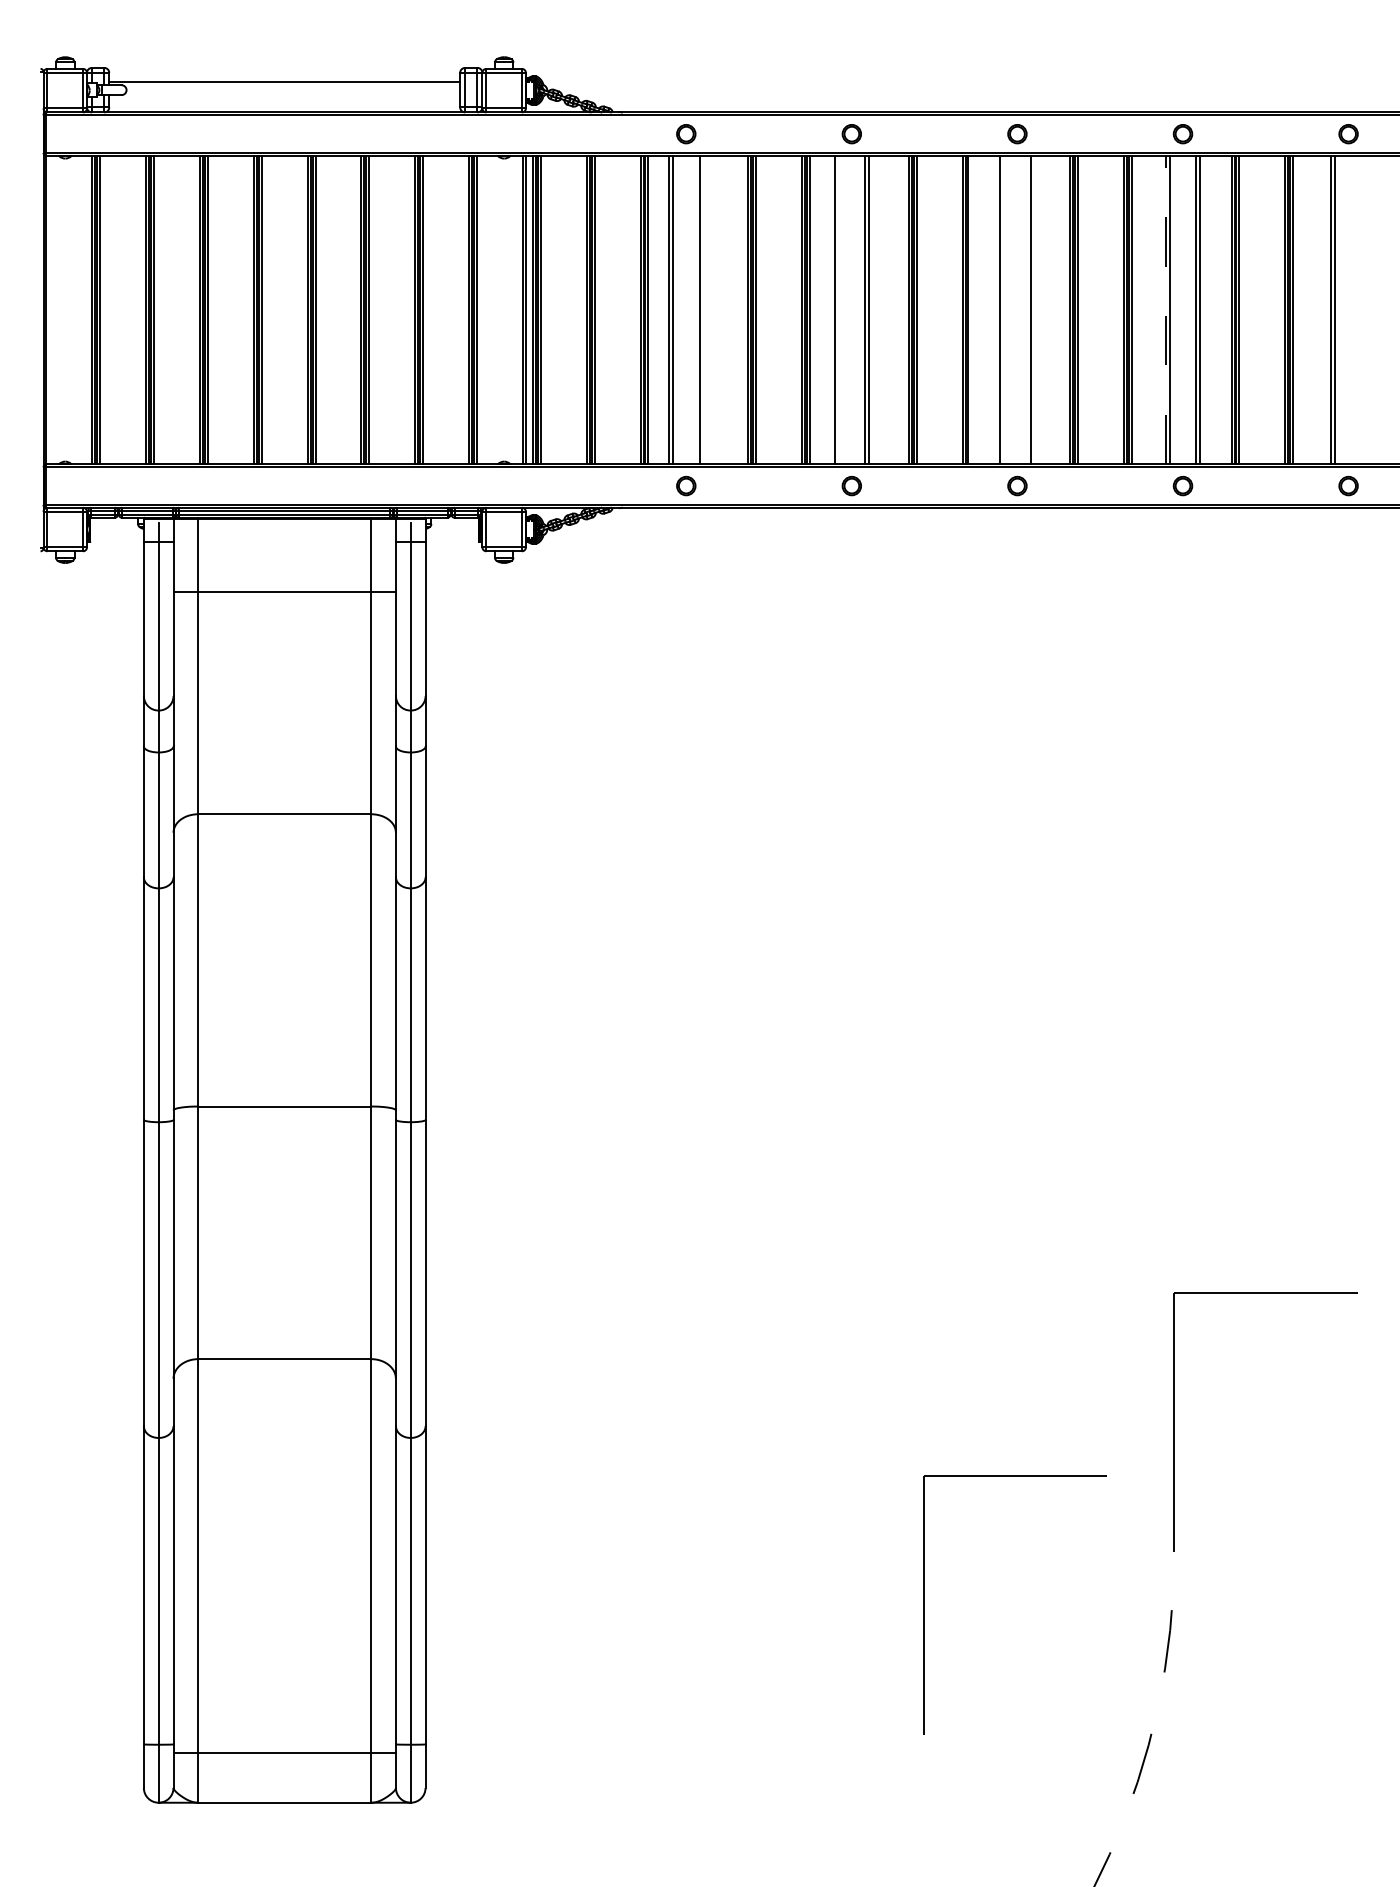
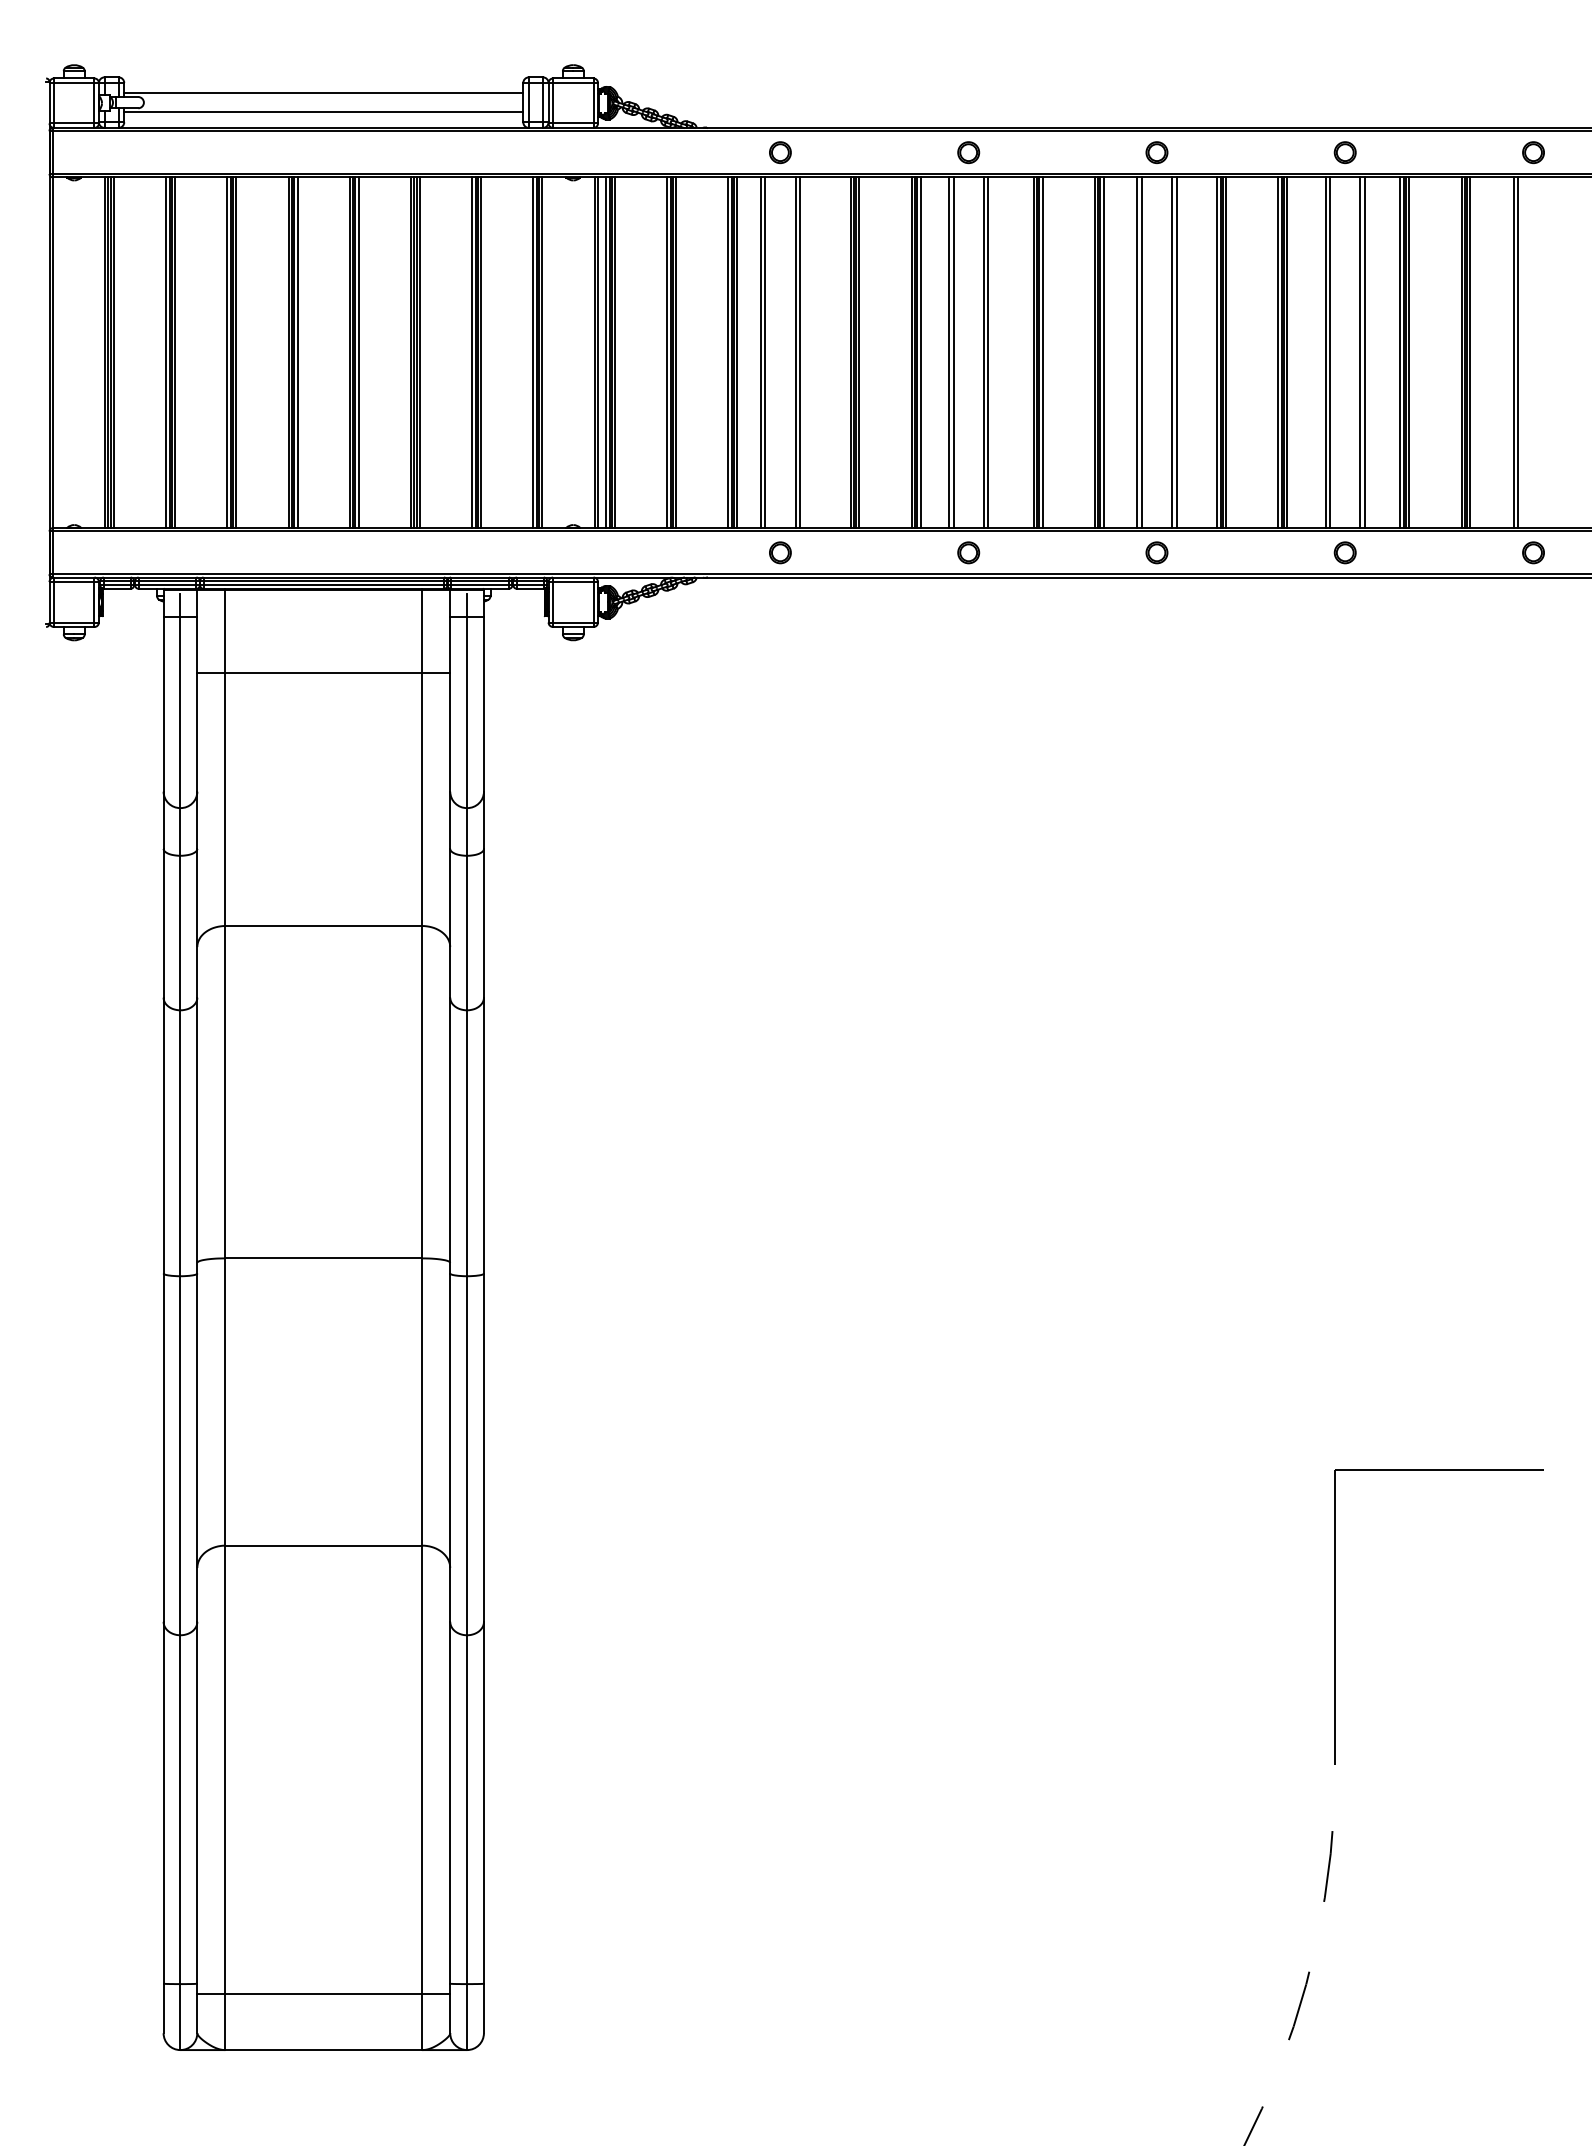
line: (284, 98) -> (323, 112), added
line: (703, 309) -> (800, 352), added
line: (838, 309) -> (953, 352), added
line: (970, 309) -> (1103, 352), added
line: (1003, 309) -> (1141, 352), added
line: (1034, 309) -> (1176, 352), added
line: (1165, 309) -> (1325, 352), dashed -> solid
part: (923, 1604) -> (1050, 1824), removed

